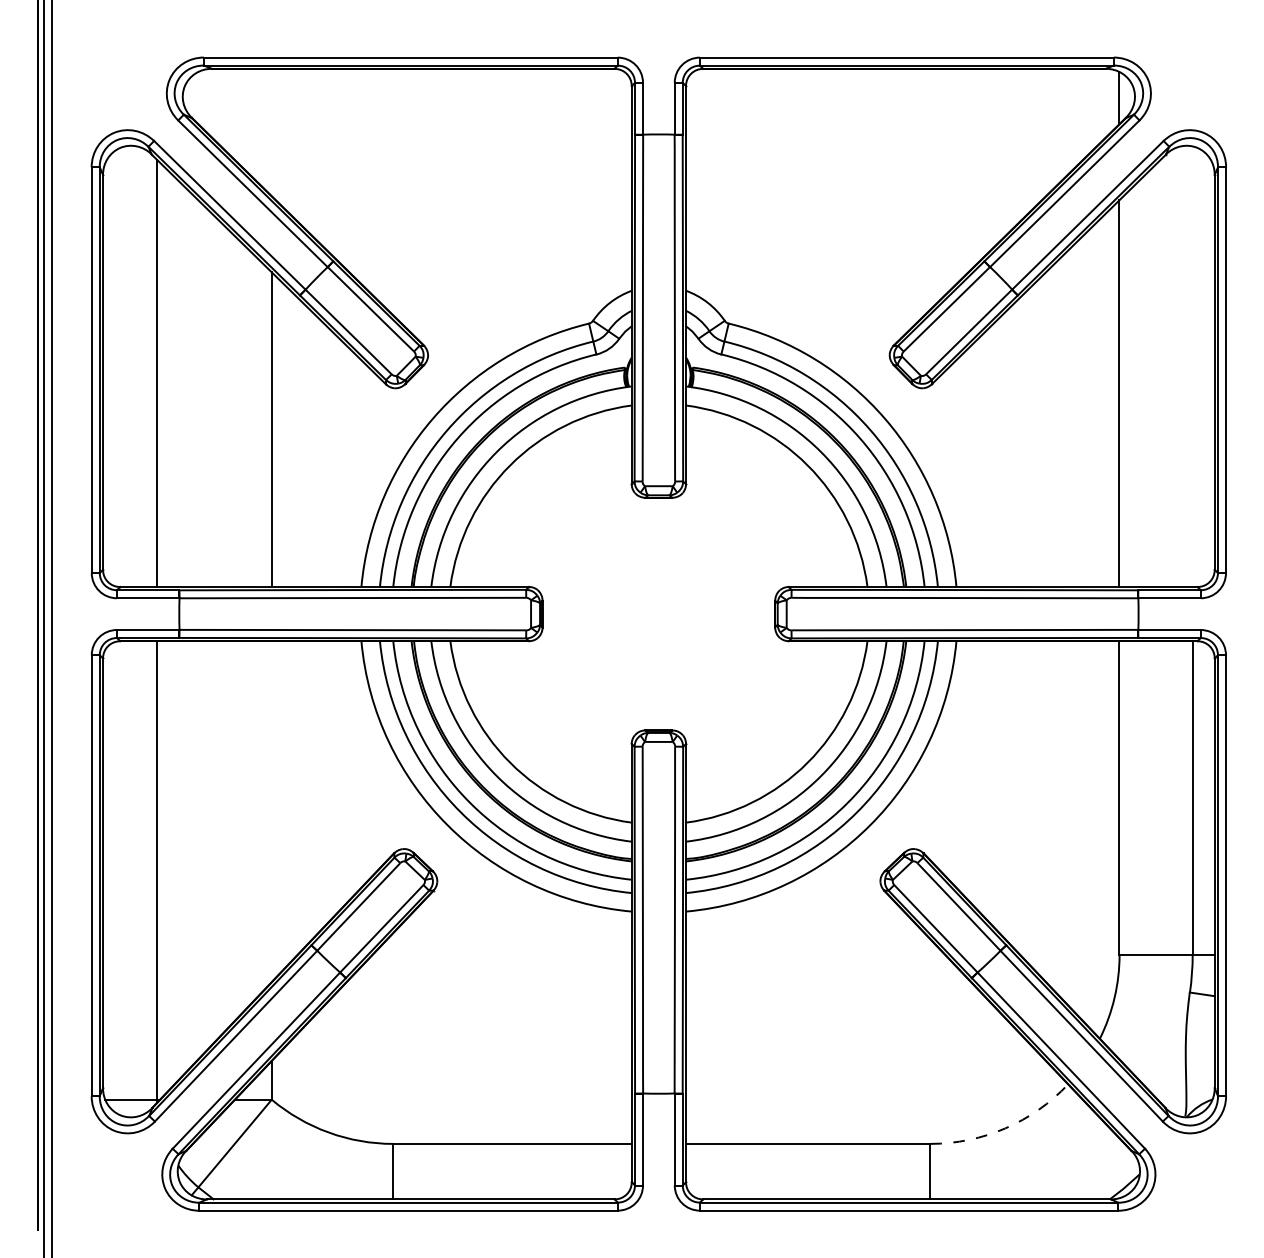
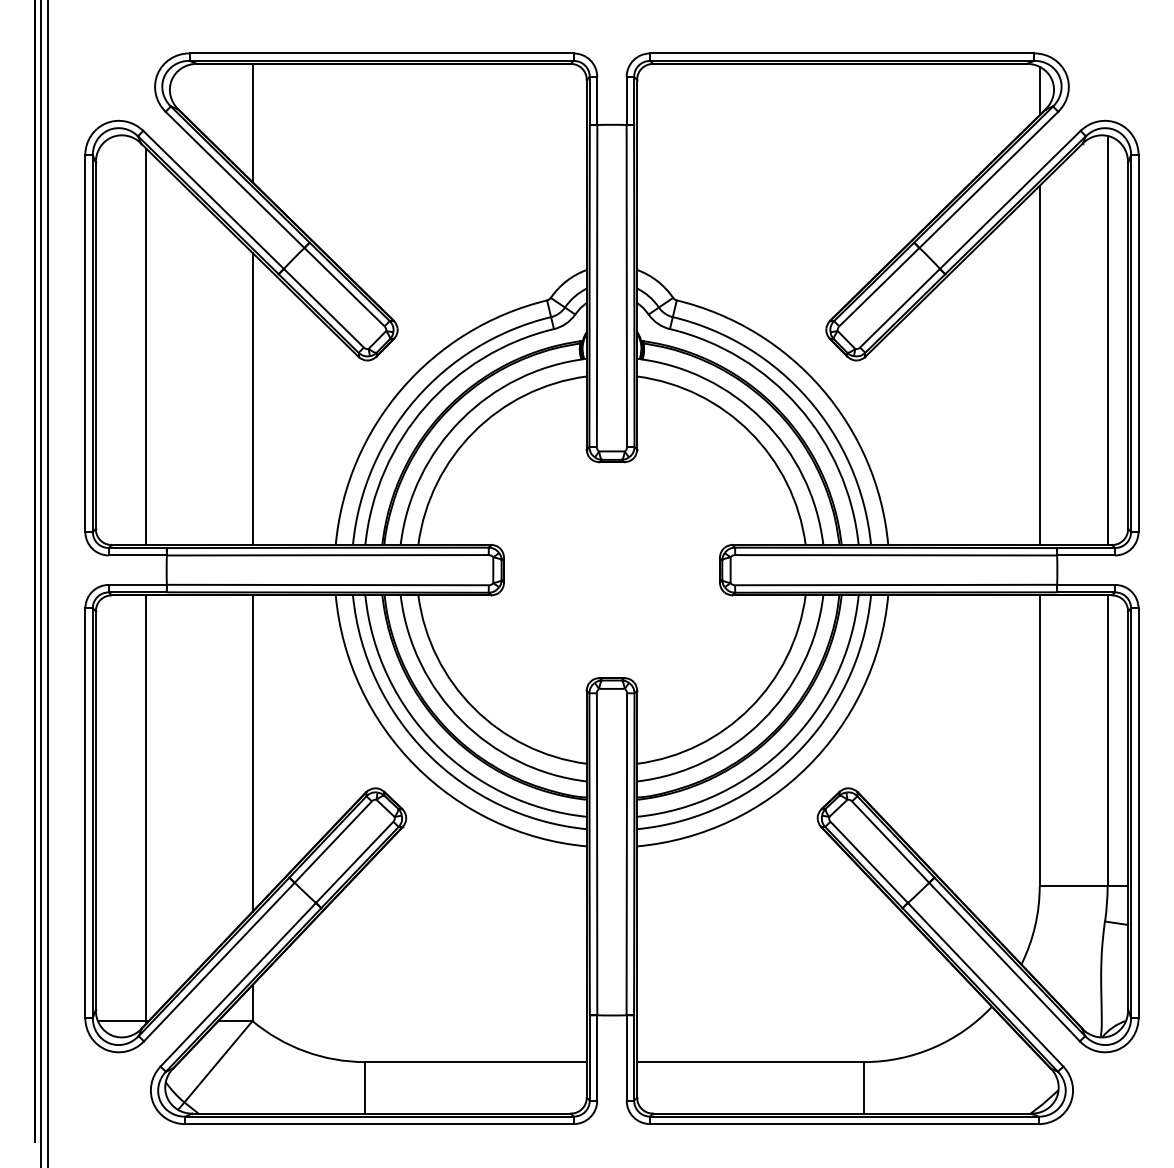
line: (271, 132) -> (252, 122), added
line: (1192, 366) -> (1107, 340), added
line: (271, 811) -> (252, 753), added
arc: (1005, 1128) -> (933, 1047), dashed -> solid

